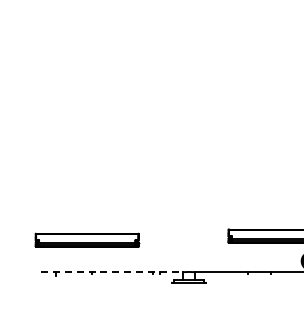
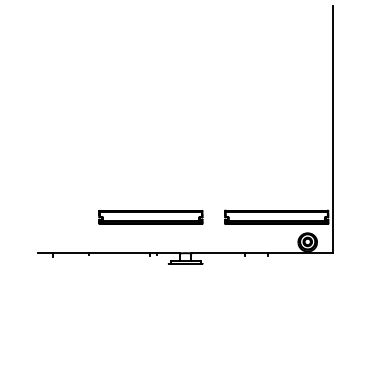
part: (86, 240) -> (150, 217), moved
line: (111, 272) -> (108, 253), dashed -> solid

